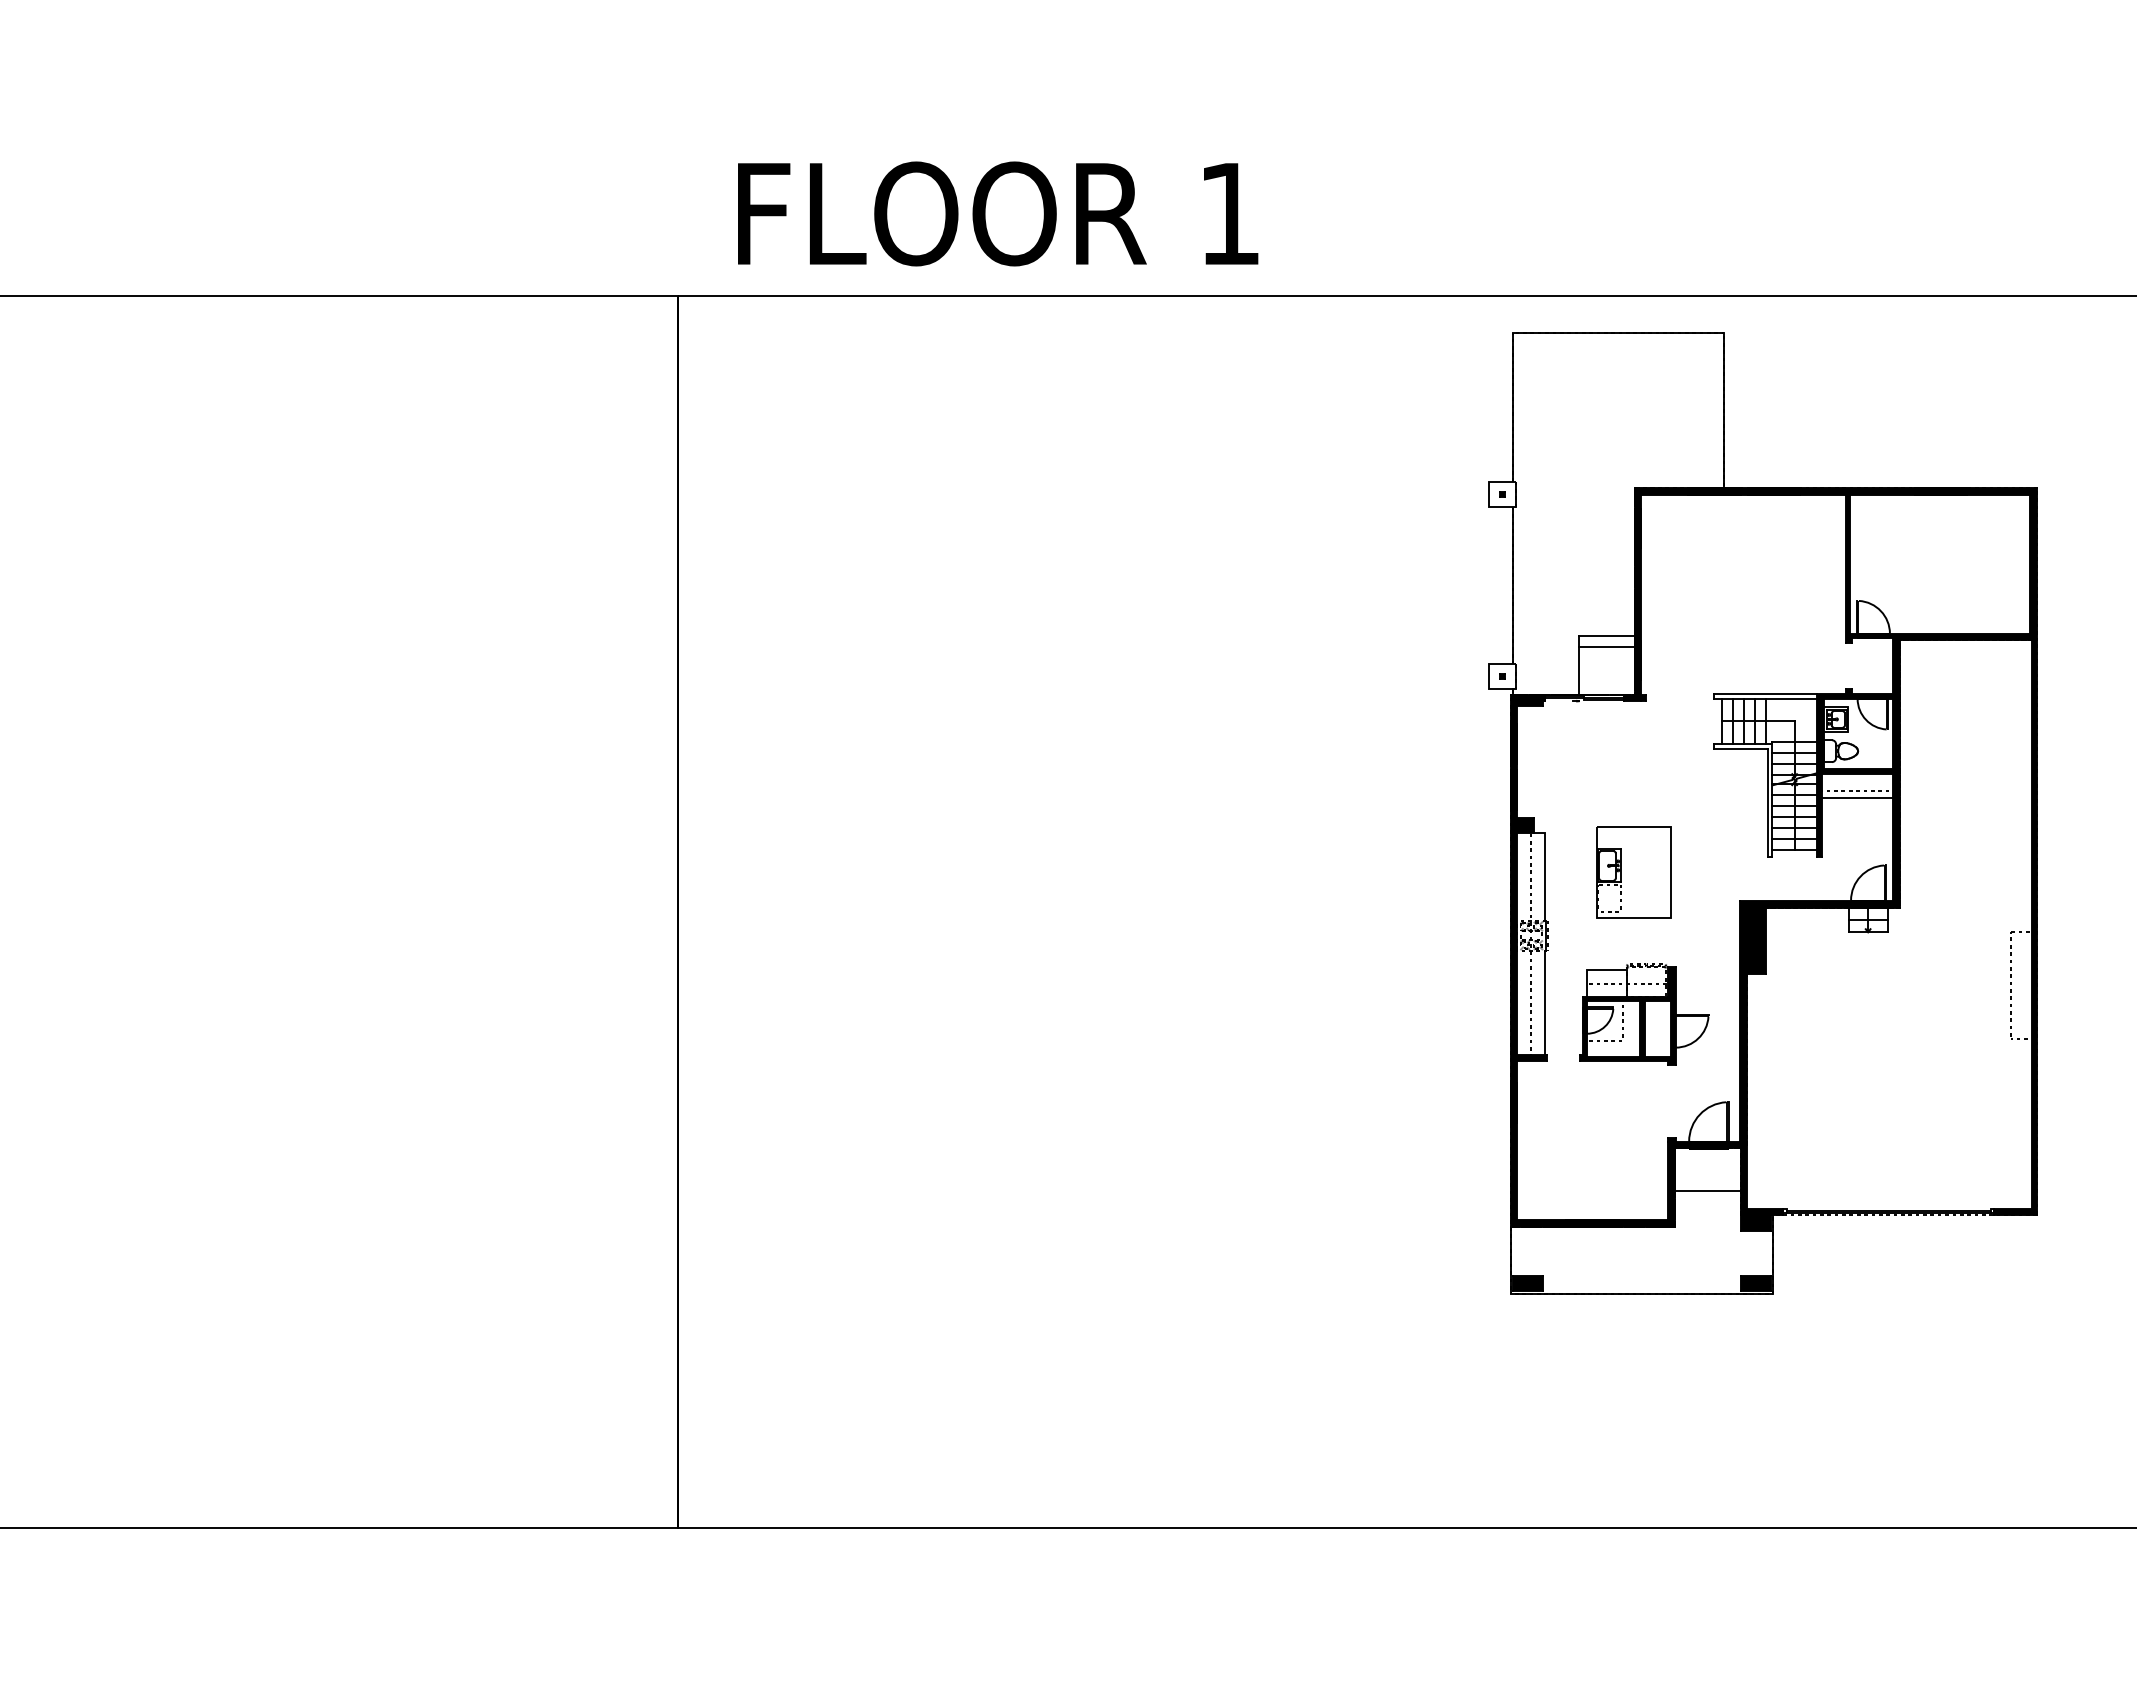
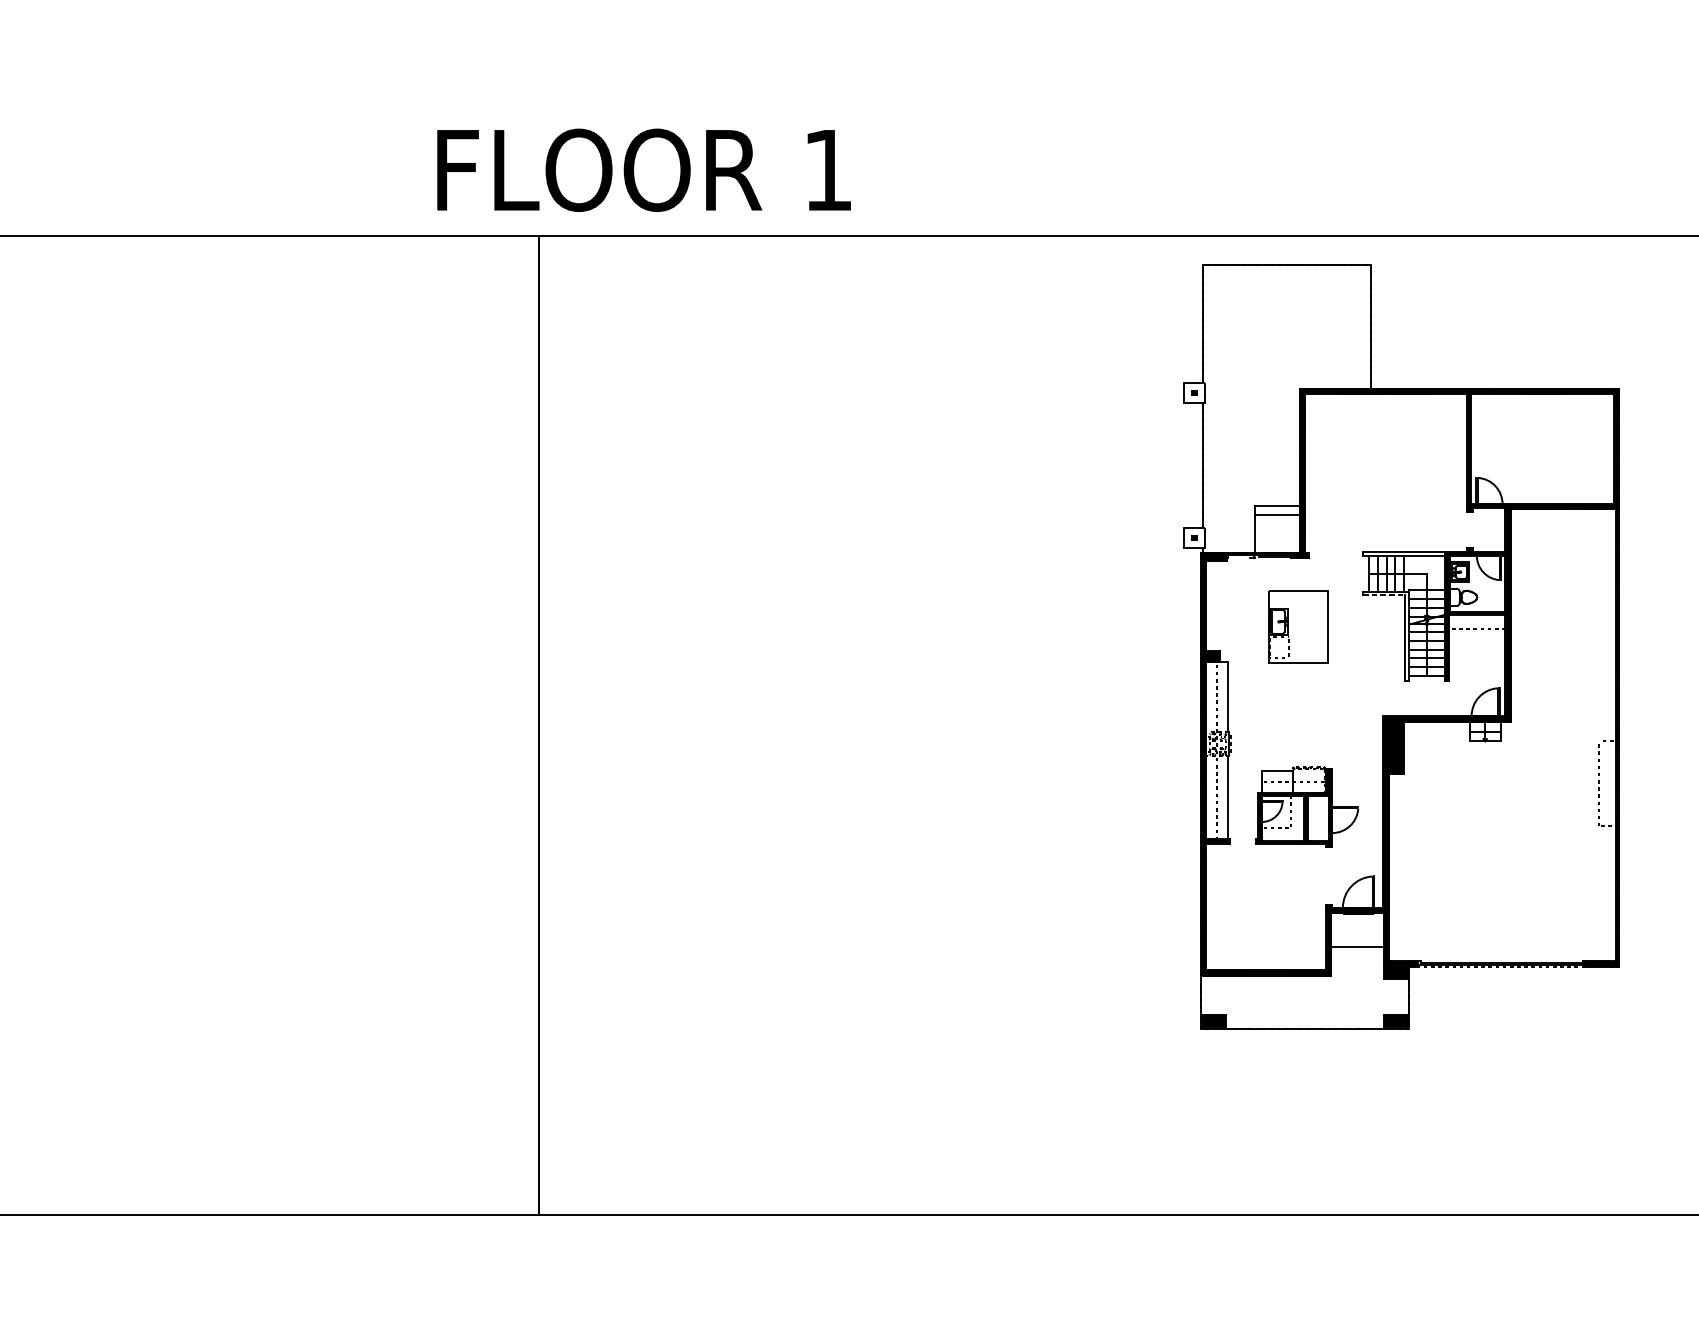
text: (998, 213) -> (644, 169), moved
line: (1741, 748) -> (1384, 595), solid -> dashed
line: (1857, 798) -> (1476, 635), removed
part: (1633, 872) -> (1298, 627), moved

